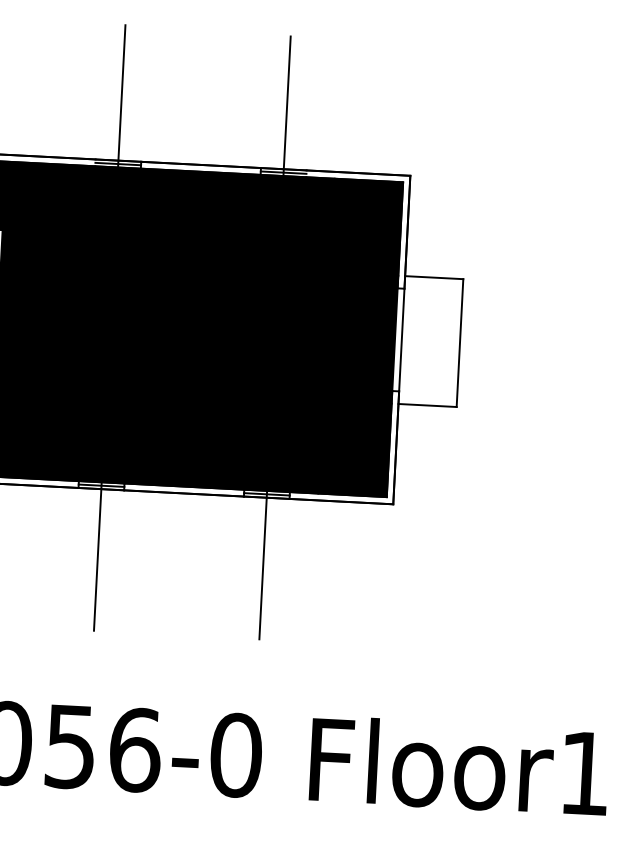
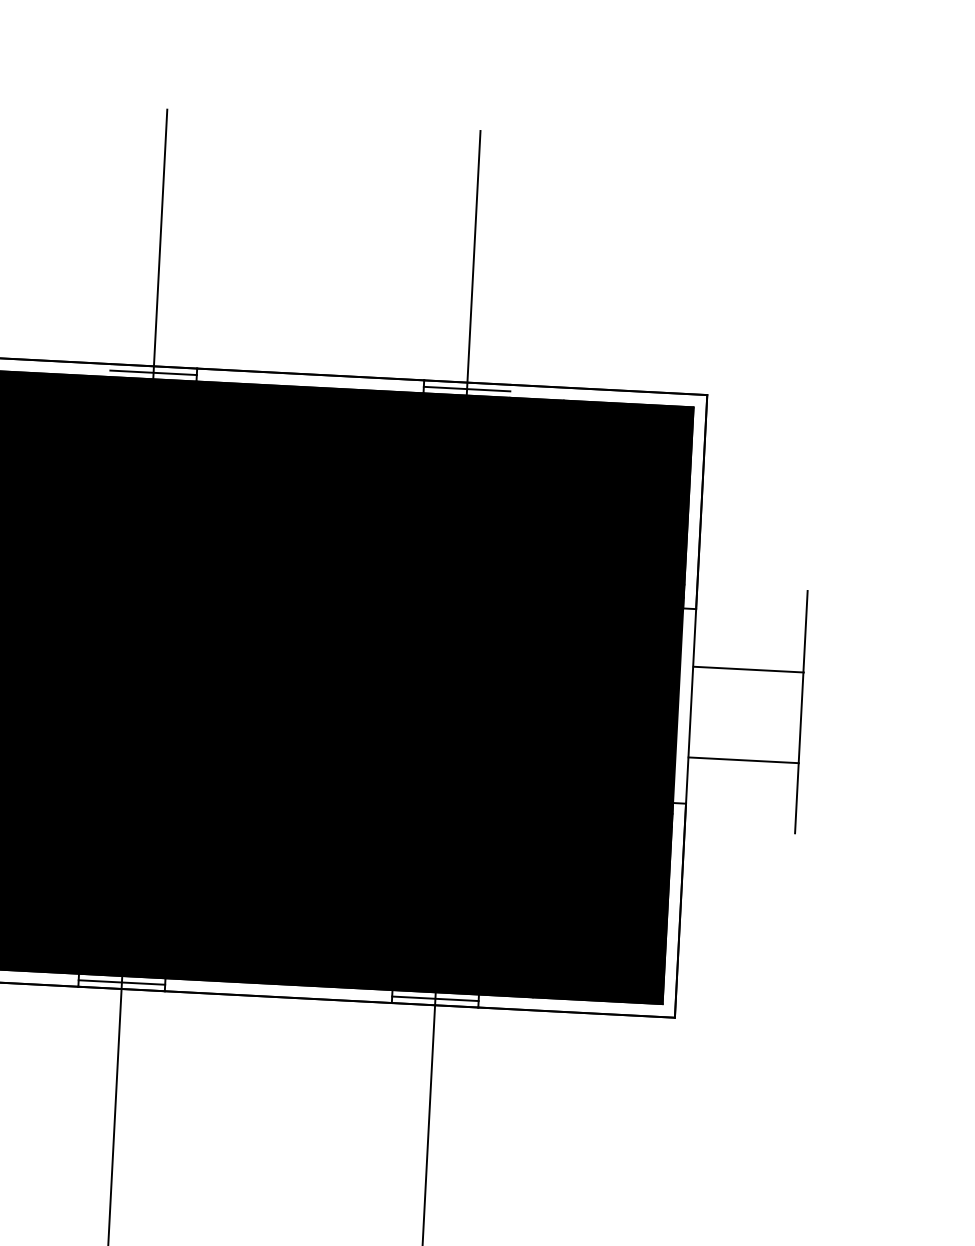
line: (434, 277) -> (749, 669), moved
line: (427, 405) -> (743, 760), moved

